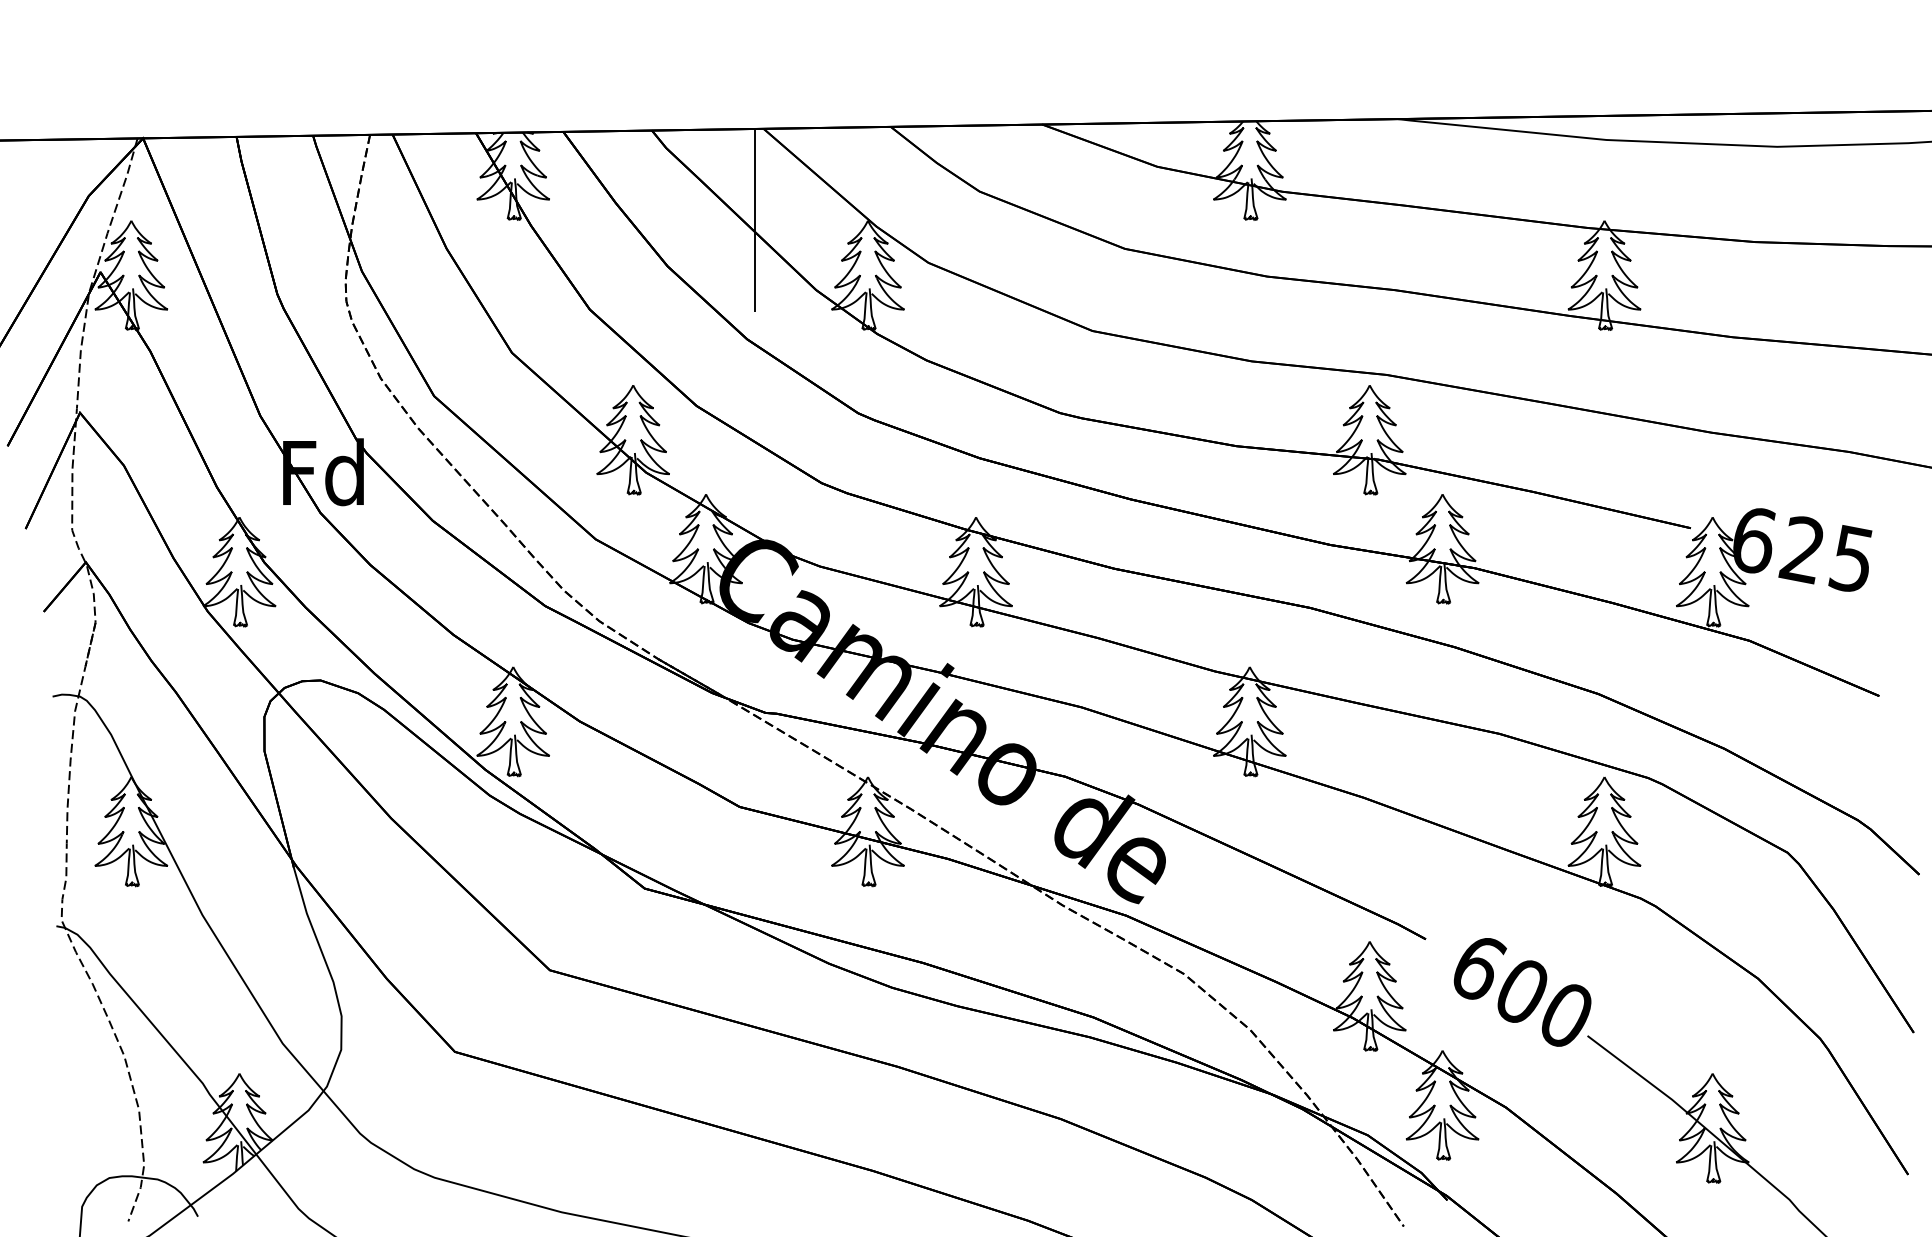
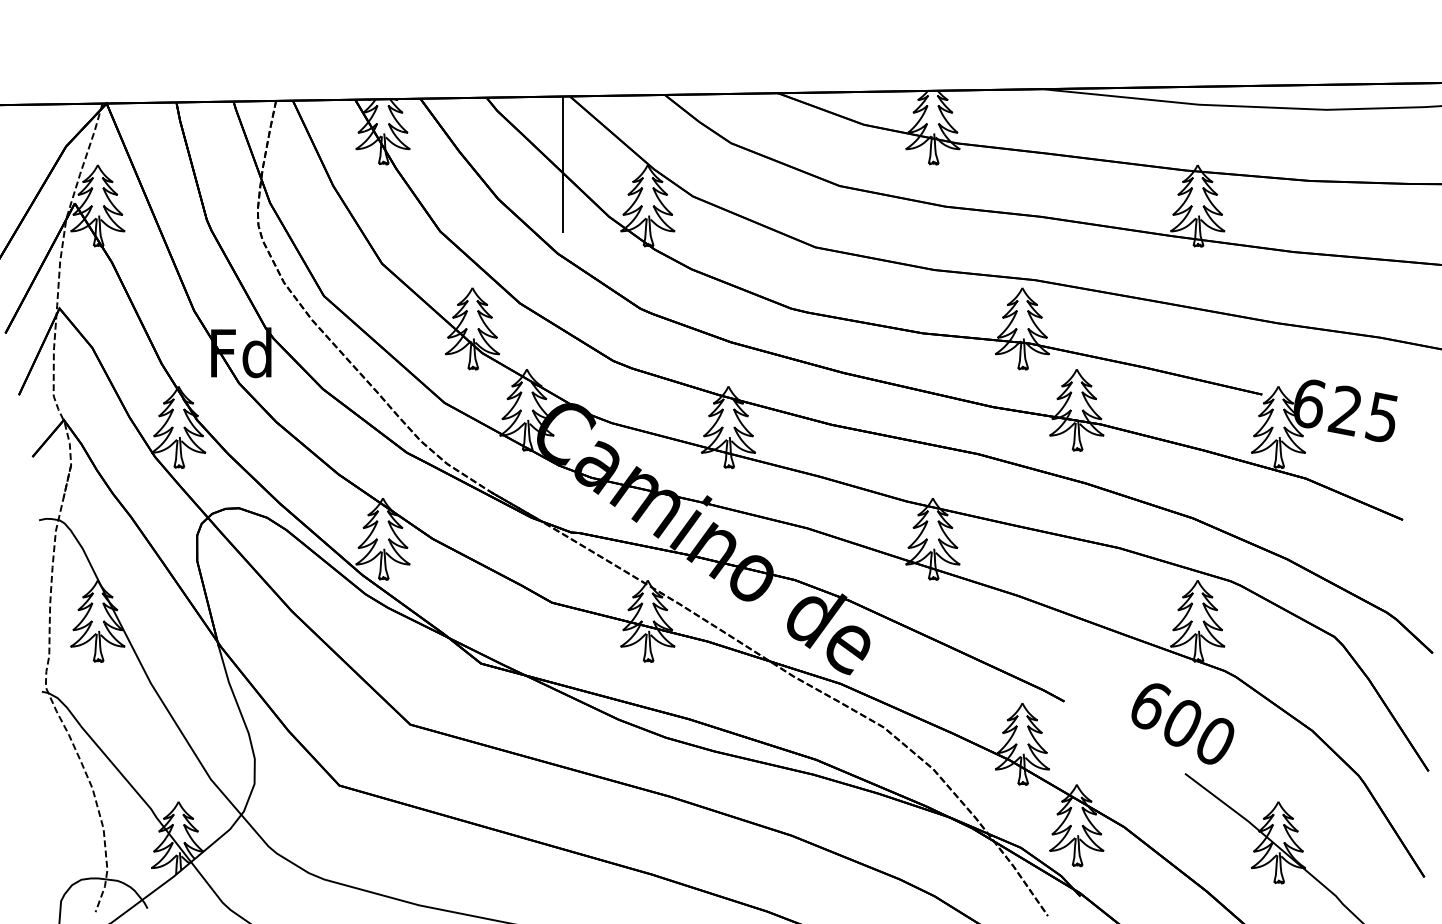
text: (1522, 992) -> (1182, 724), moved

